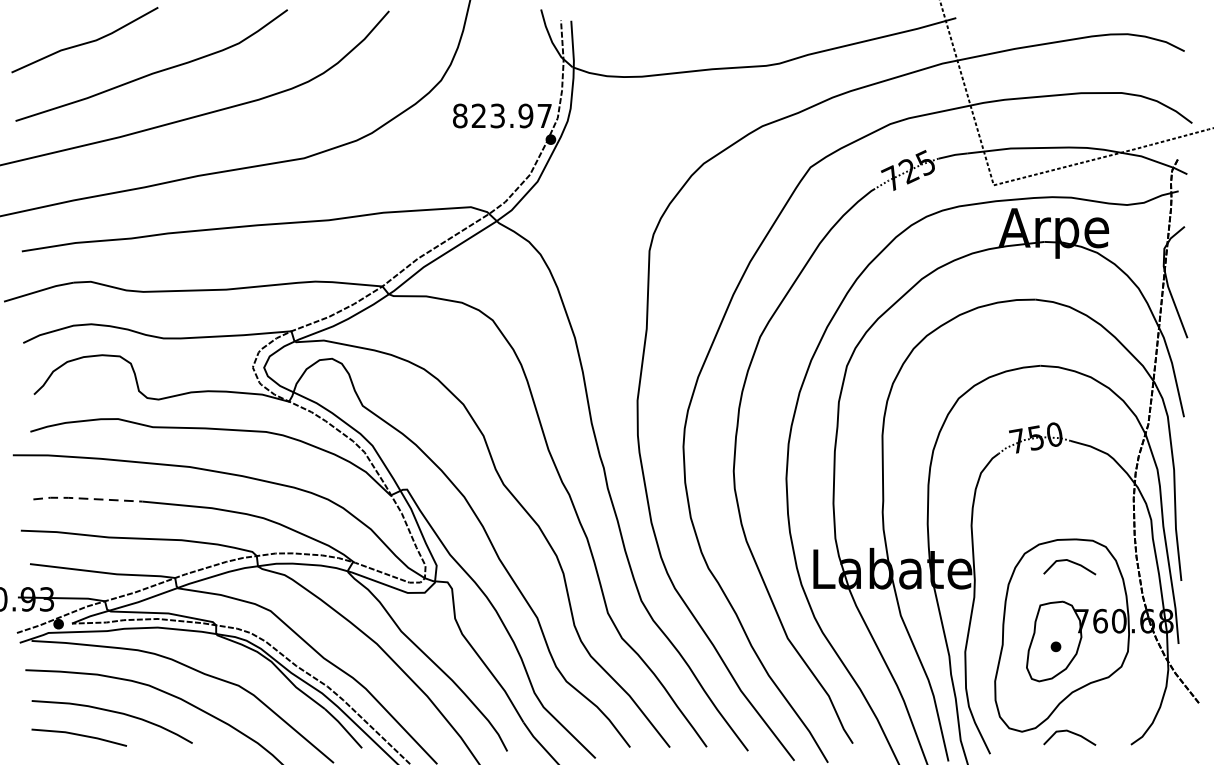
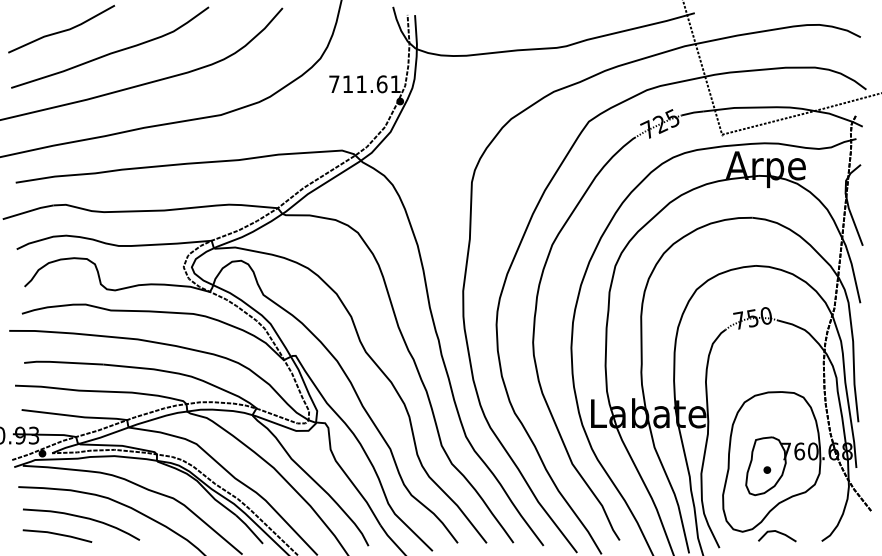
text: (501, 116) -> (364, 84), 823.97 -> 711.61
line: (86, 498) -> (62, 362), dashed -> solid
line: (1071, 563) -> (778, 409), removed

